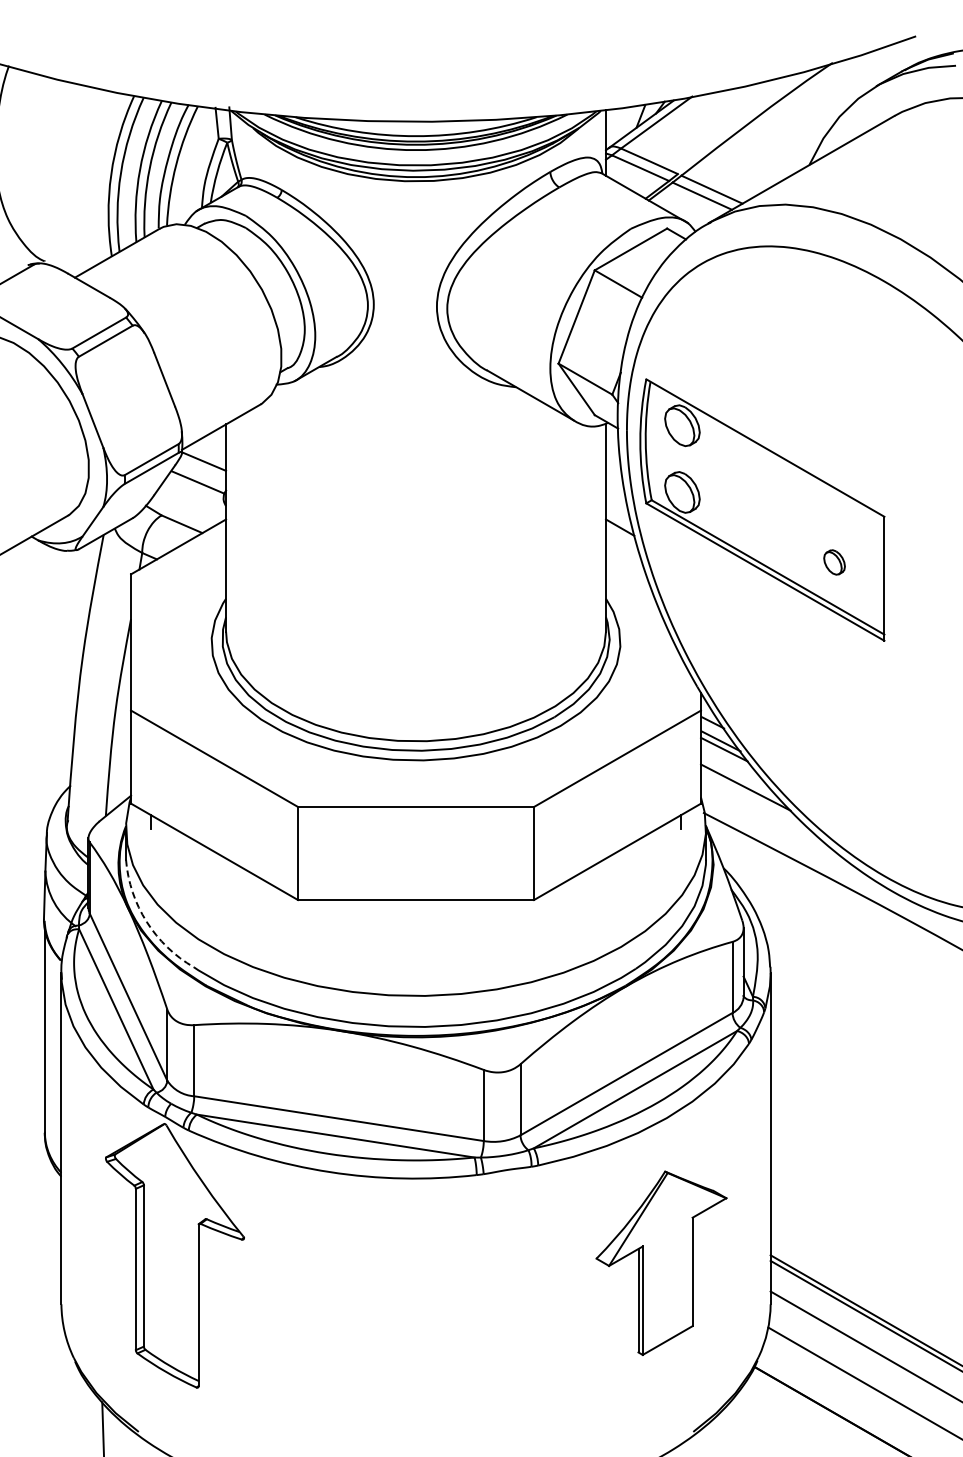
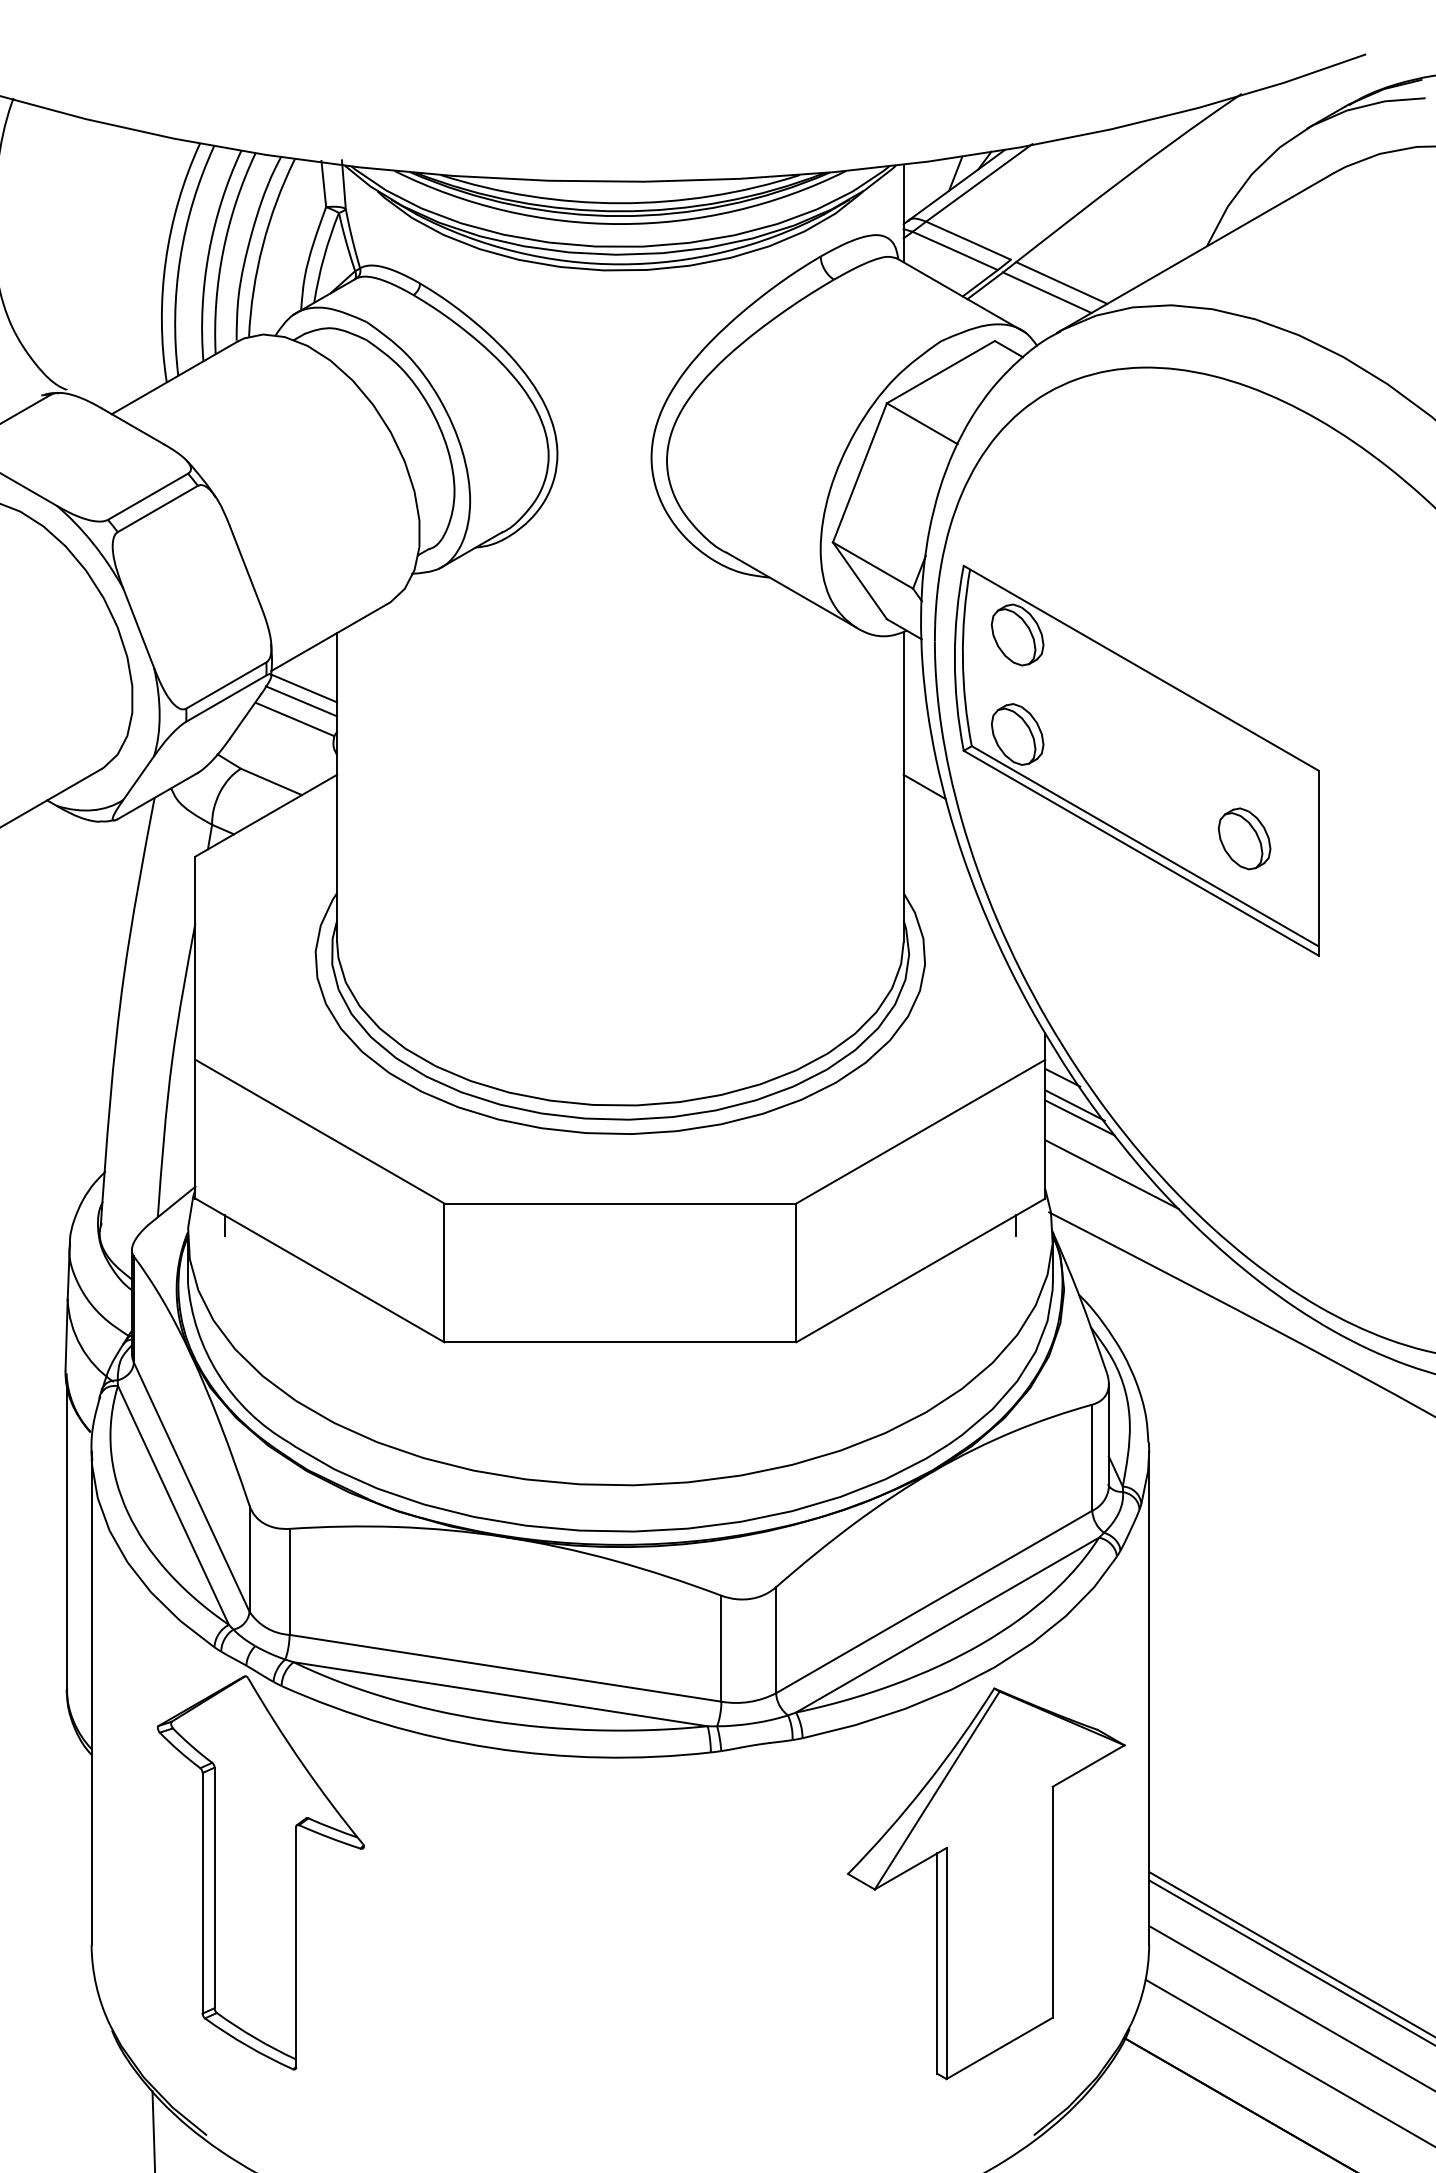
line: (202, 470) -> (301, 701), added
part: (834, 562) -> (1244, 838), size x1.67
arc: (146, 921) -> (218, 1374), dashed -> solid
part: (661, 1263) -> (986, 1884), size x1.43

